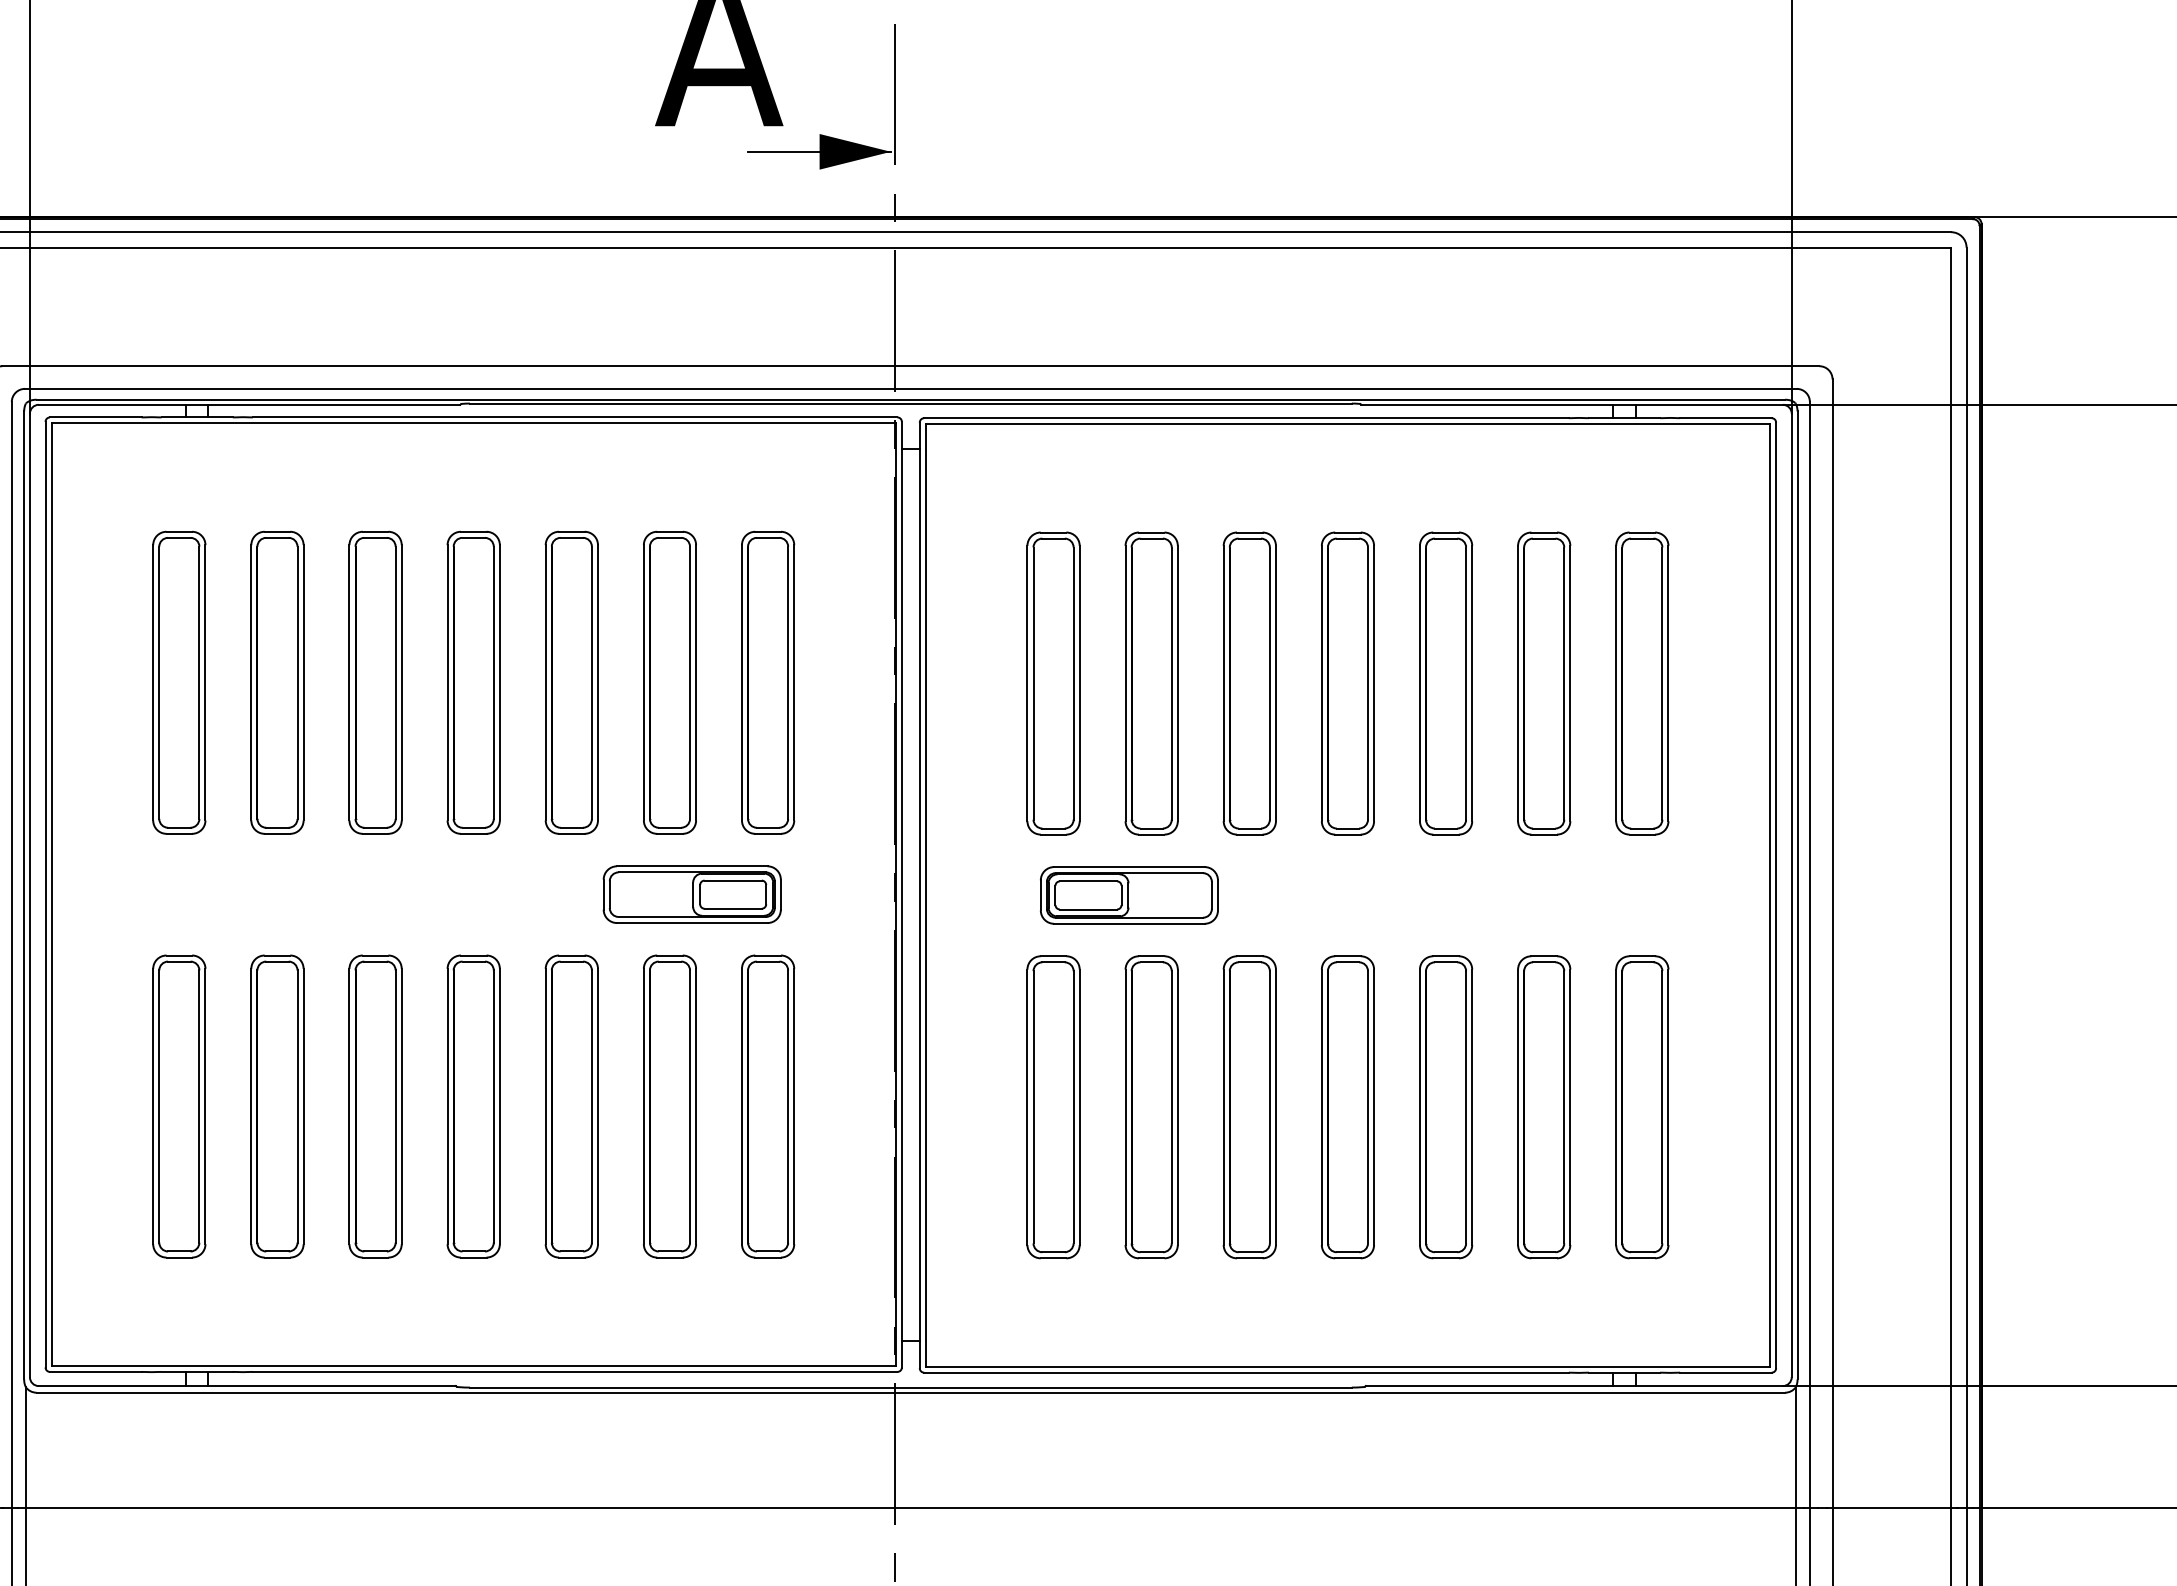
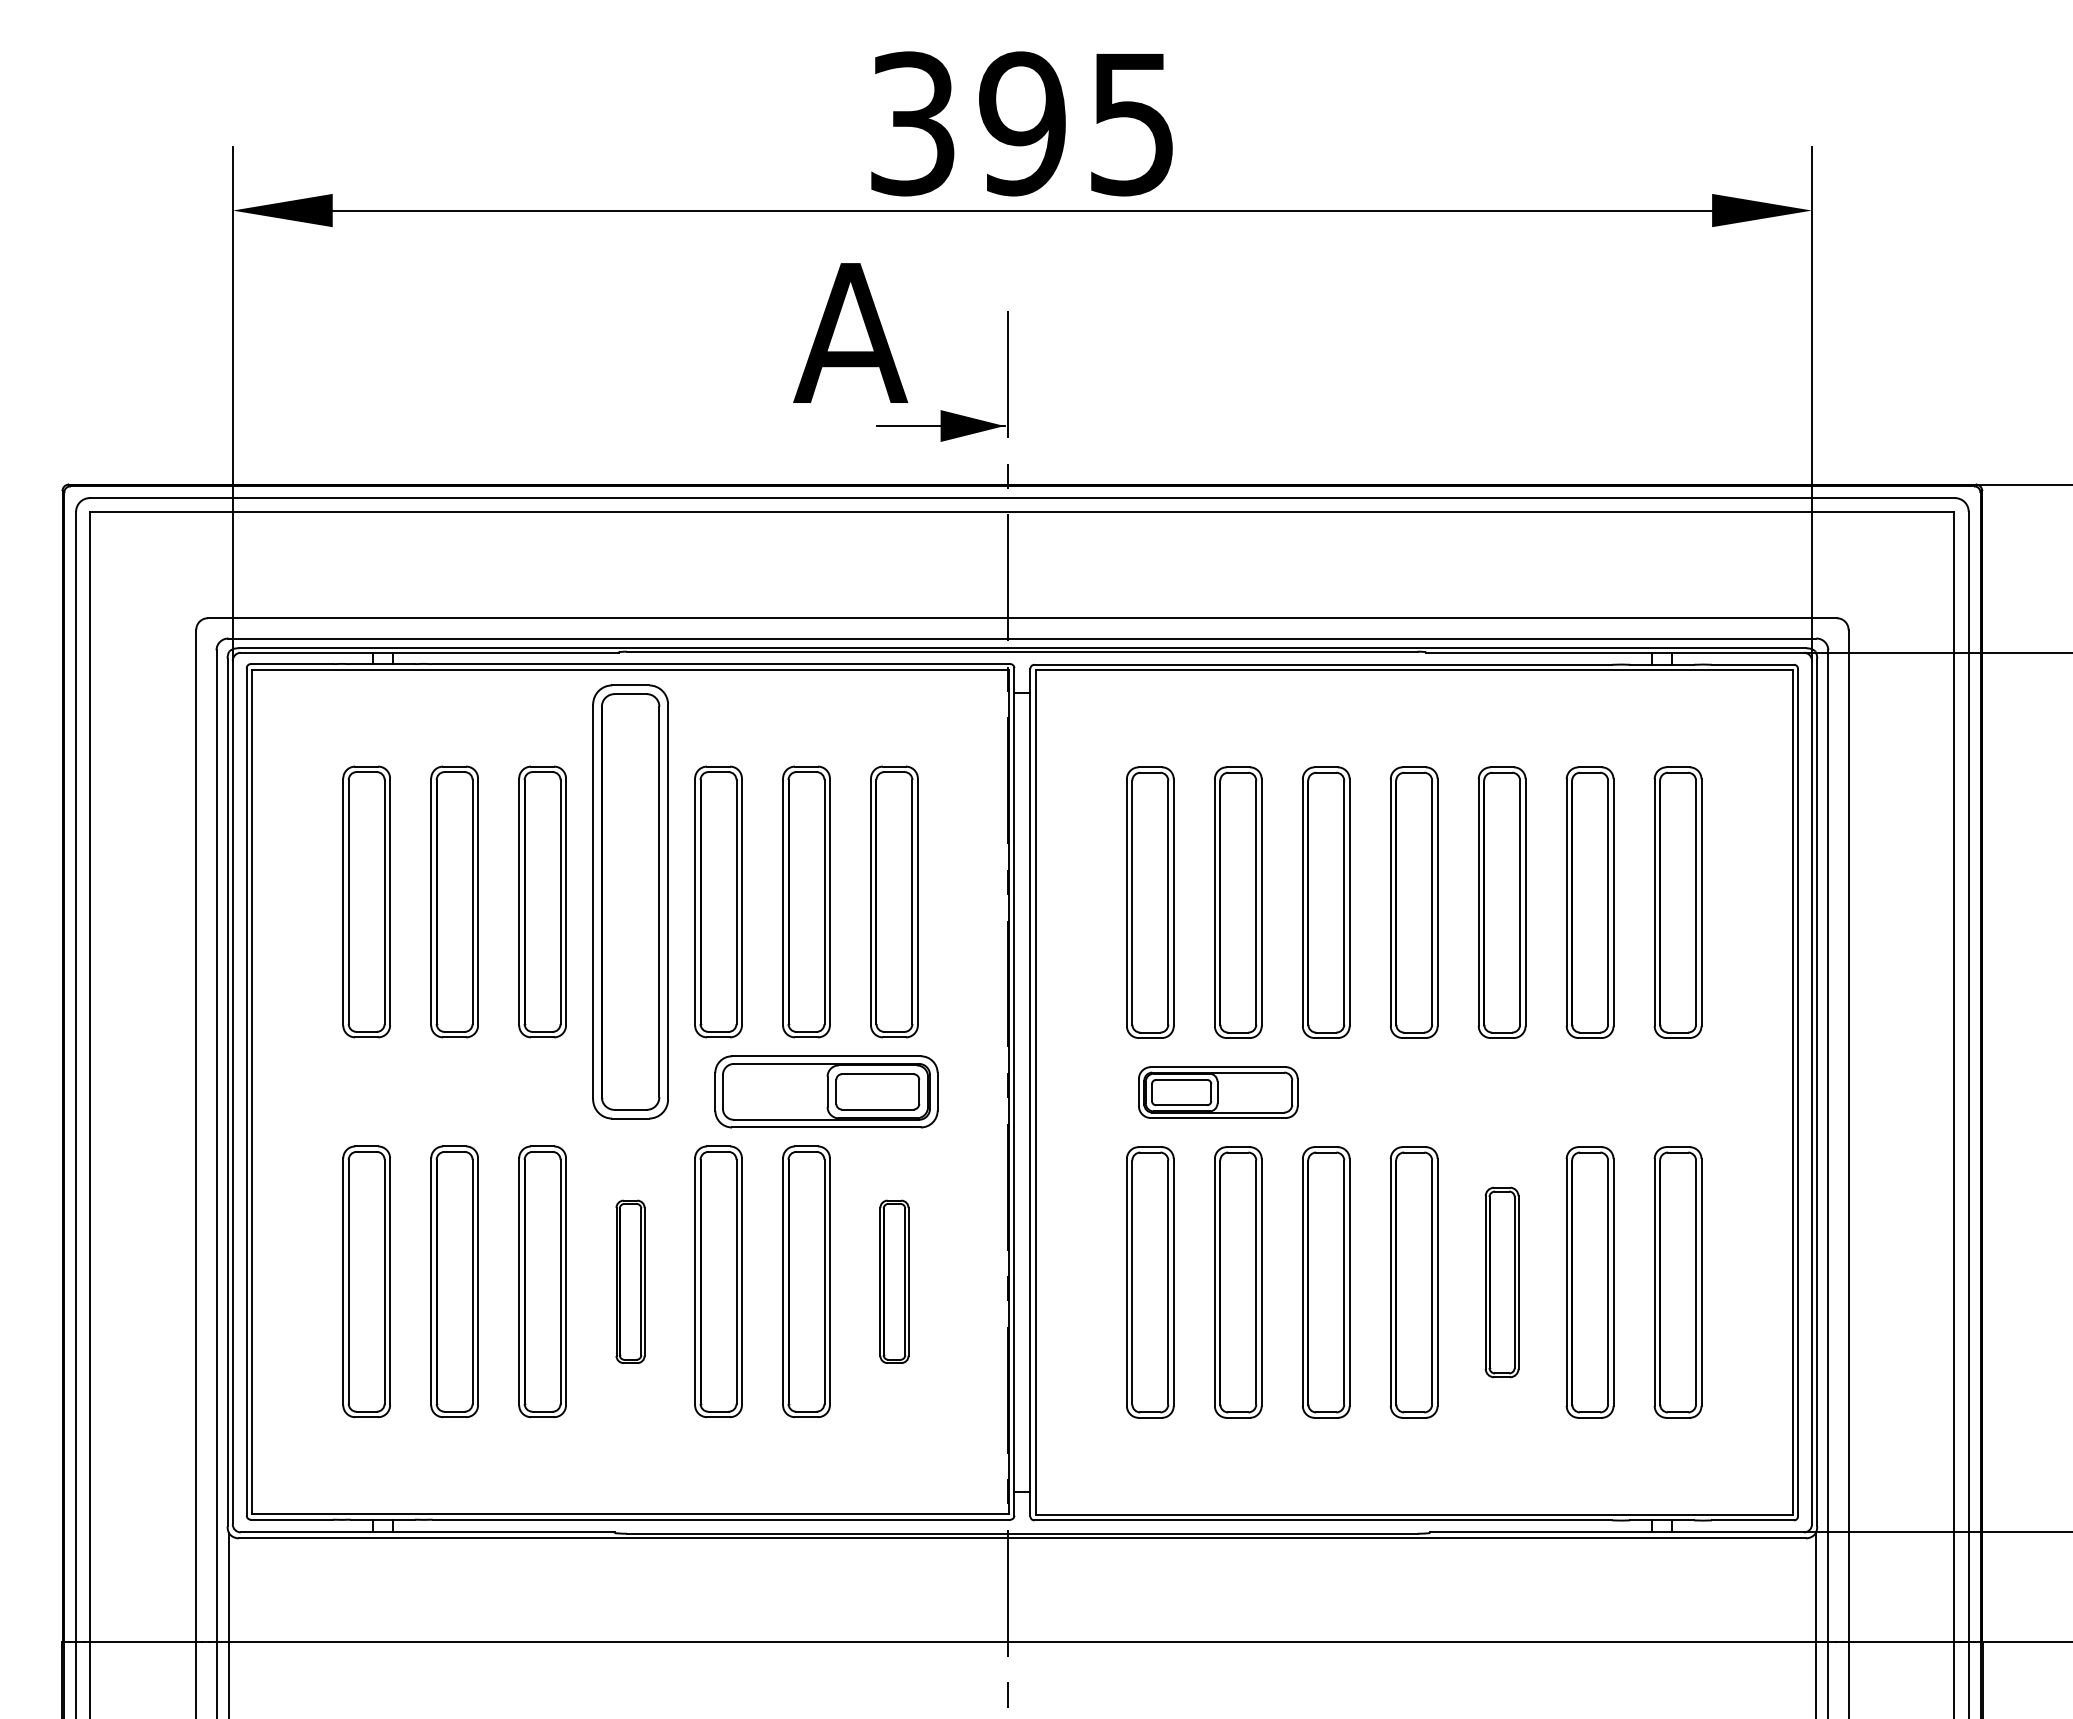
part: (473, 682) -> (630, 901), size x1.6
part: (692, 894) -> (826, 1091), size x1.4
part: (473, 1106) -> (630, 1281), size x0.6
part: (768, 1106) -> (894, 1281), size x0.6
part: (1445, 1107) -> (1501, 1282), size x0.7

